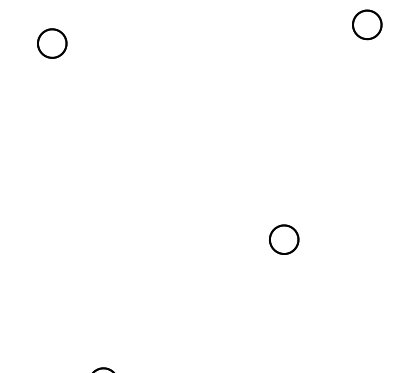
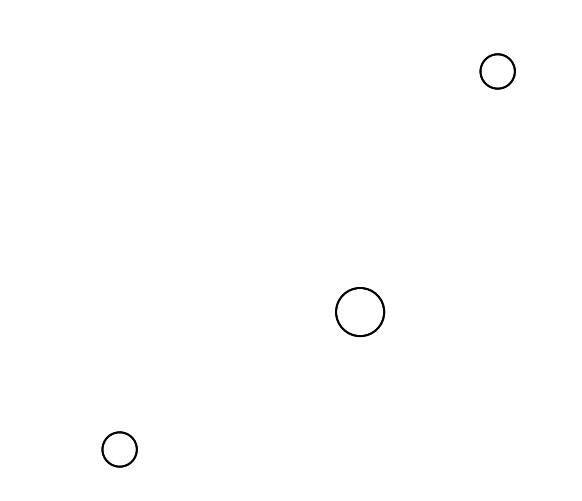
part: (52, 43) -> (119, 36), removed
part: (284, 239) -> (360, 311), size x1.4

